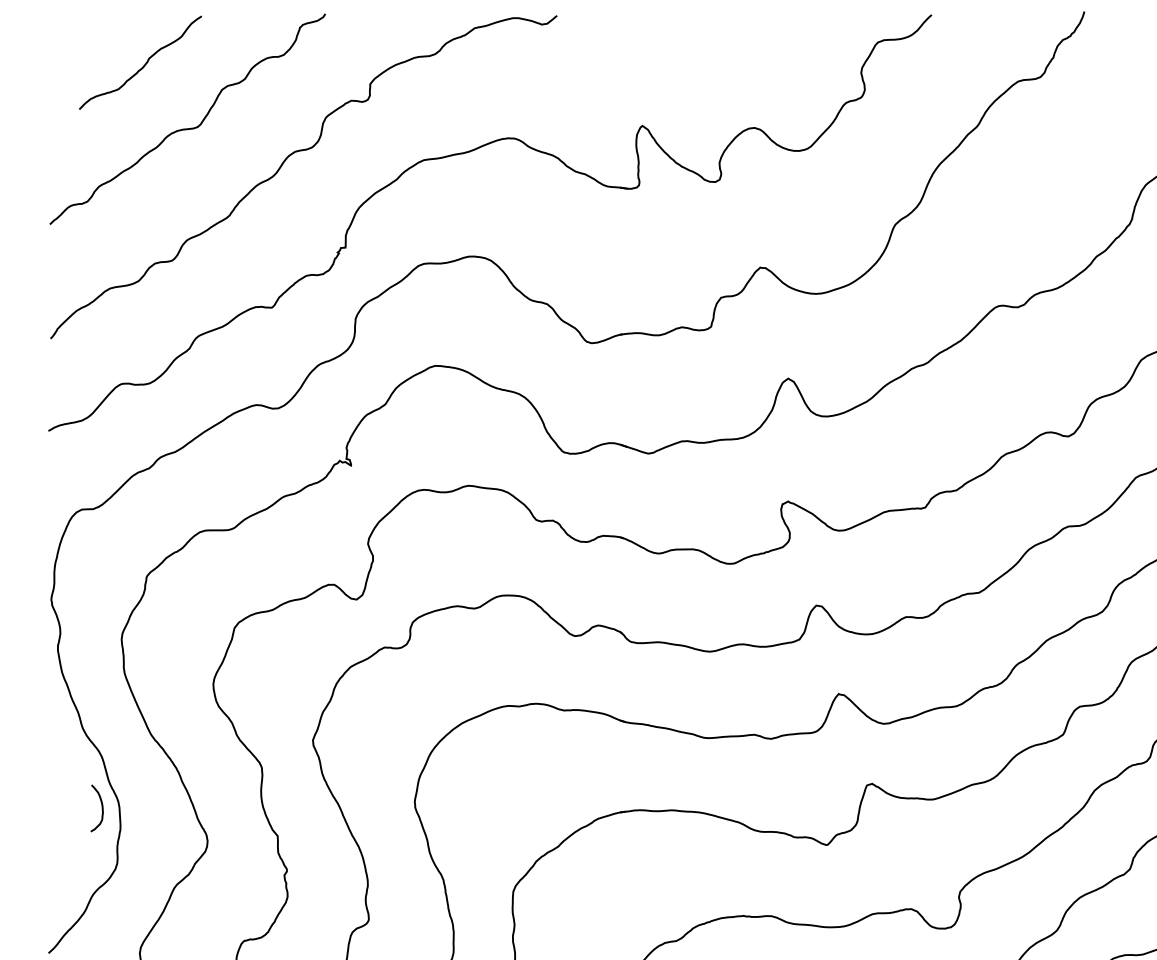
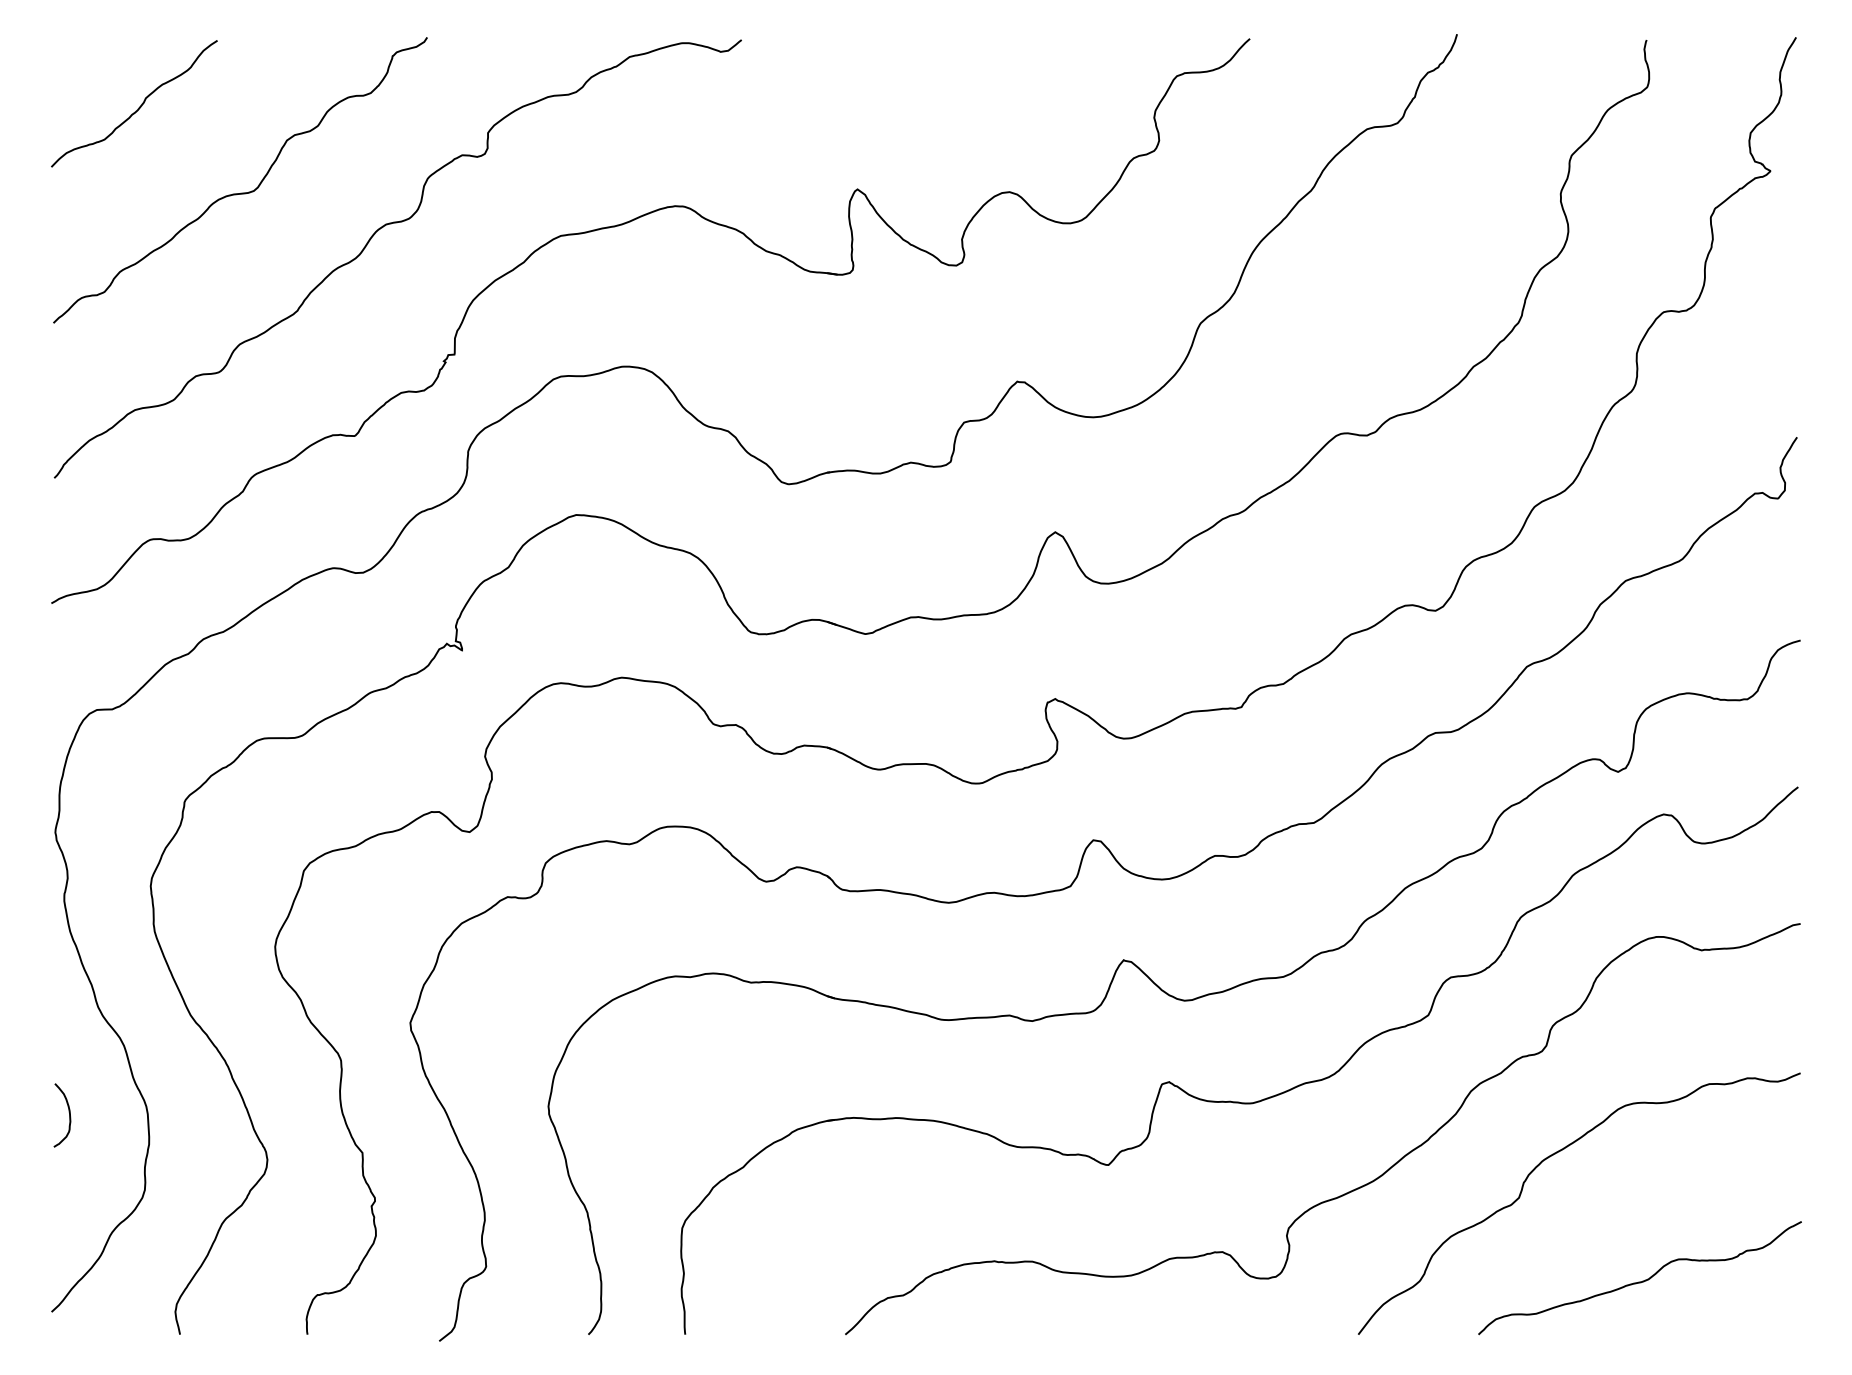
curve: (143, 65) -> (138, 107), moved
curve: (101, 806) -> (68, 1112), moved

